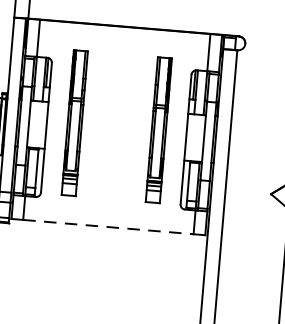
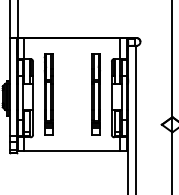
line: (108, 226) -> (72, 150), dashed -> solid

